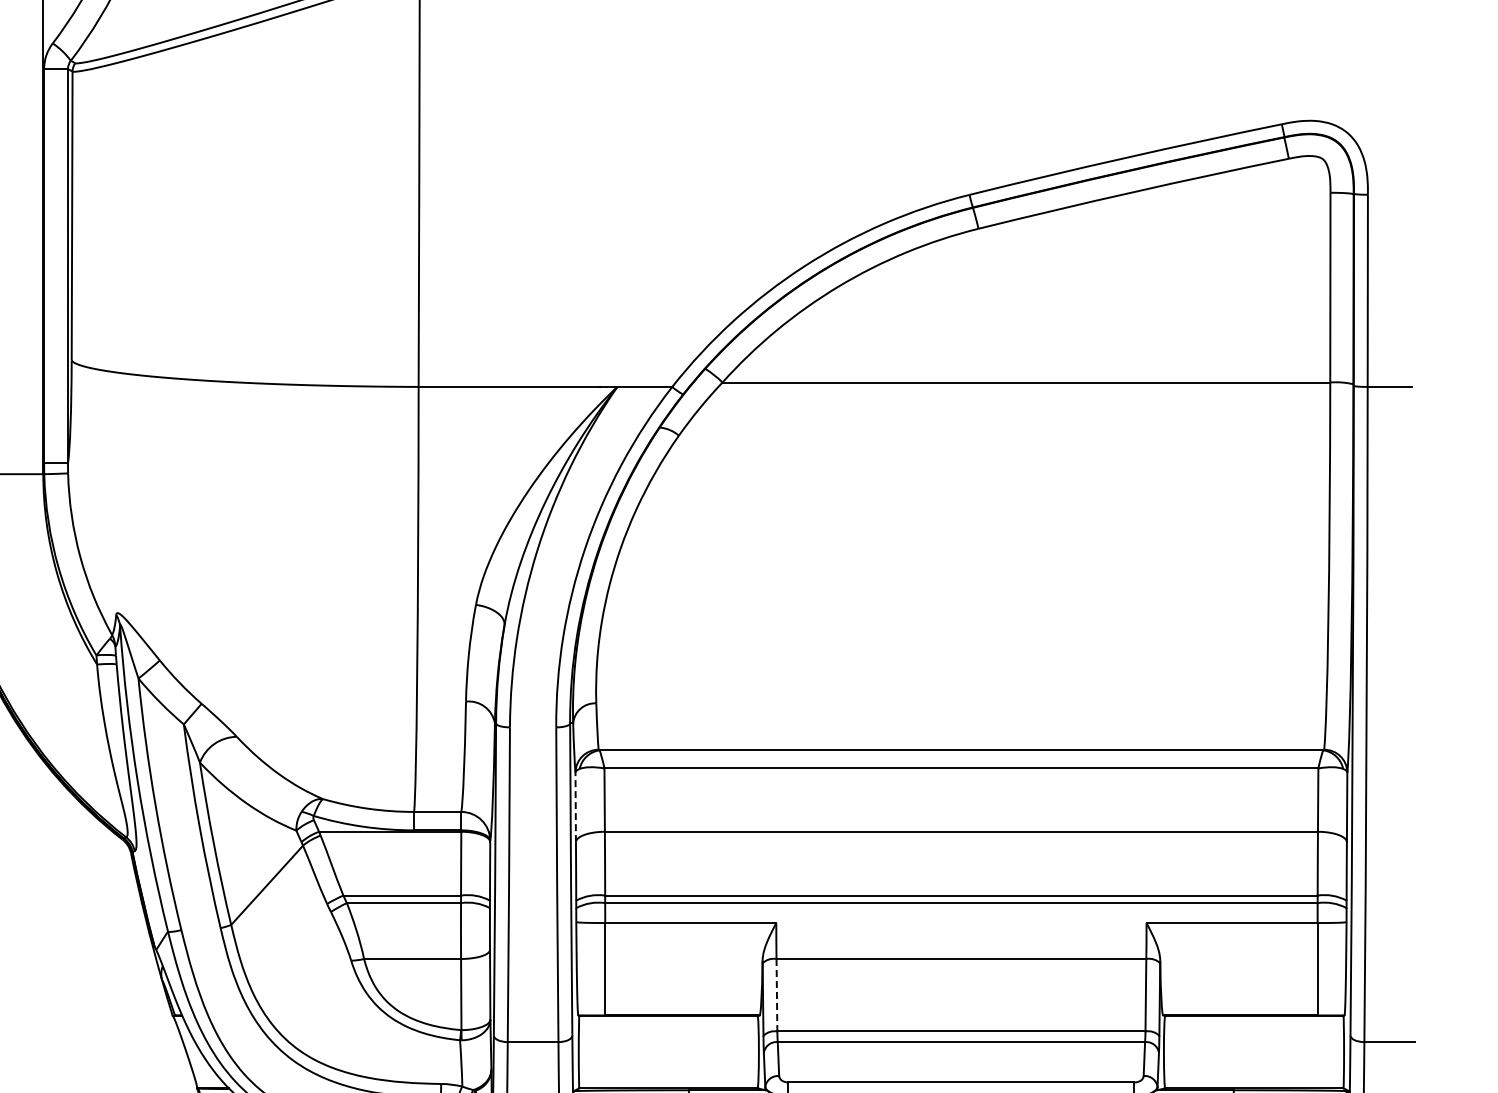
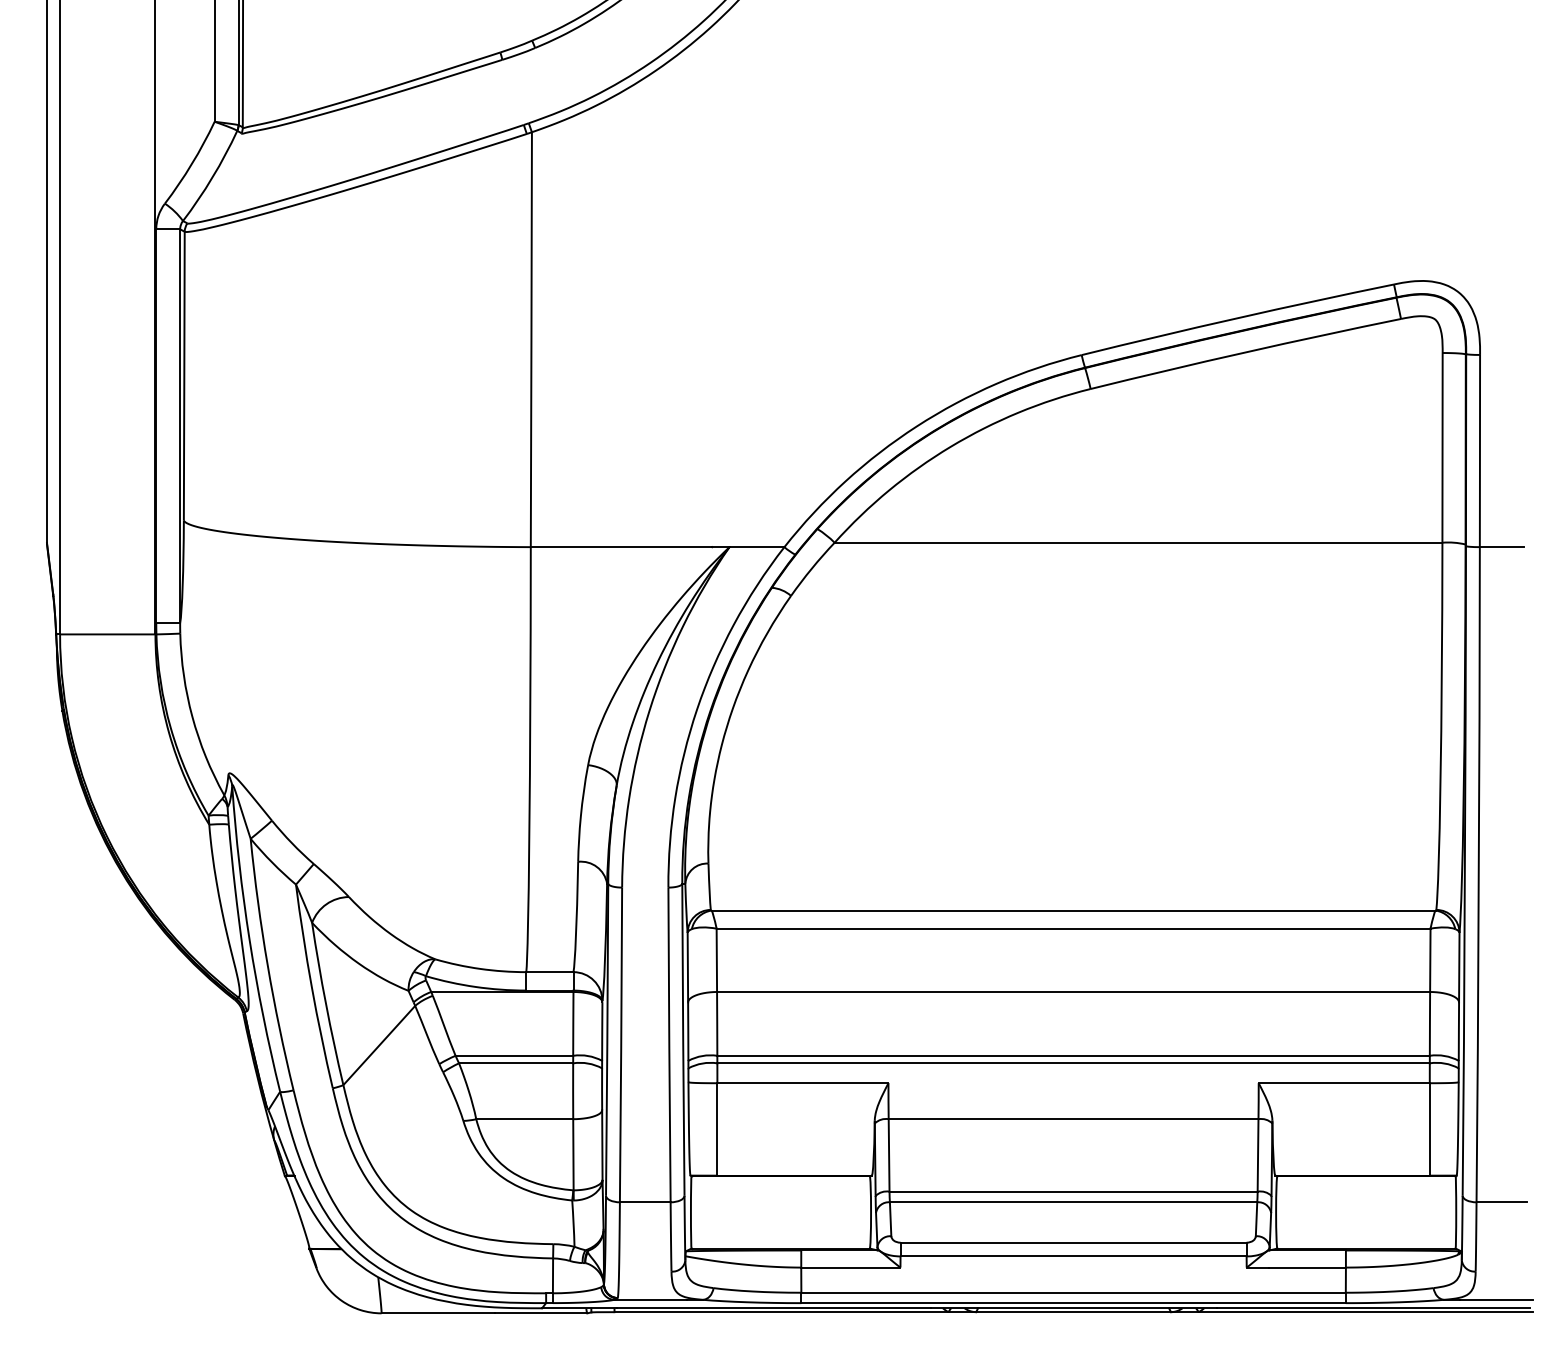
line: (575, 807) -> (687, 967), dashed -> solid
line: (777, 995) -> (889, 1155), dashed -> solid

